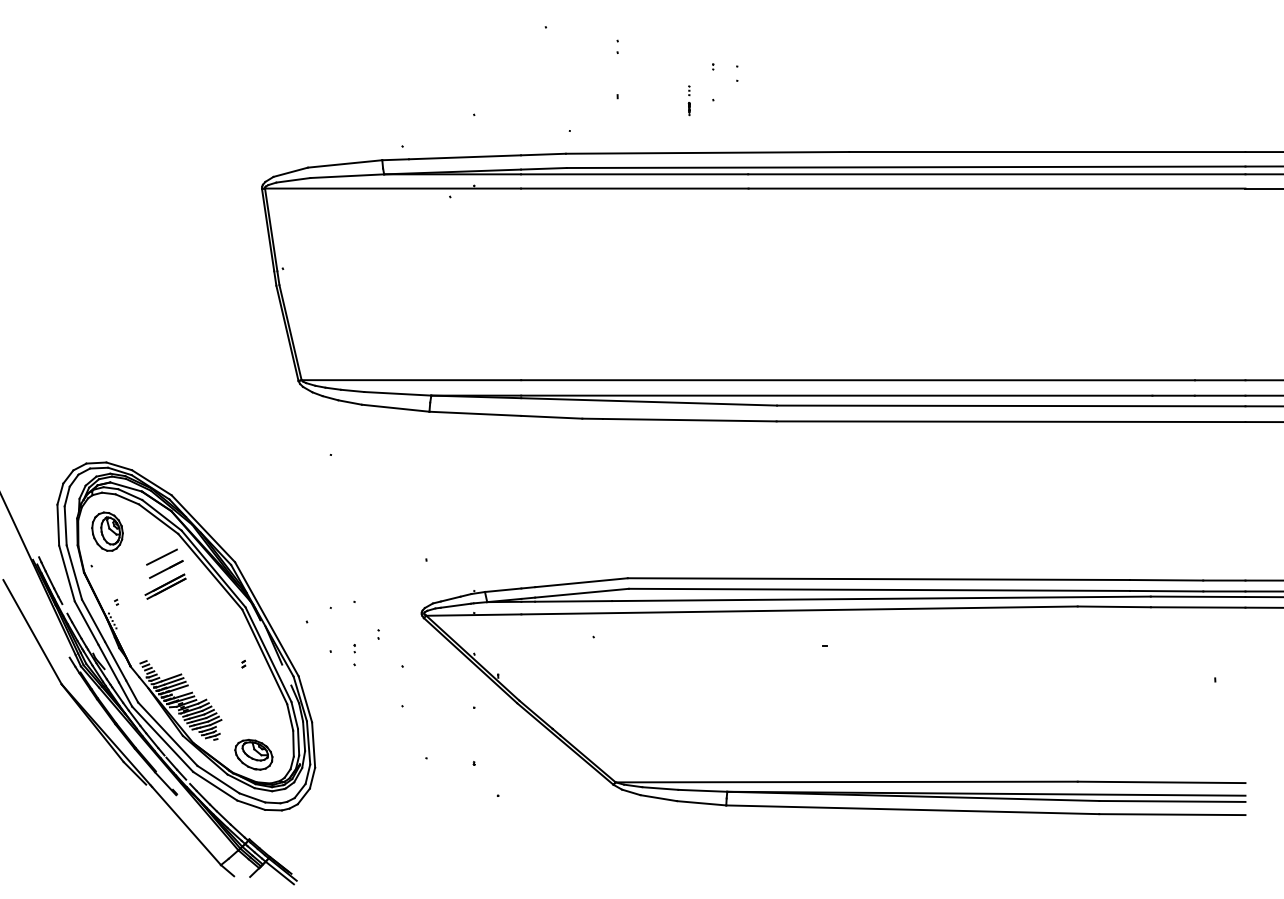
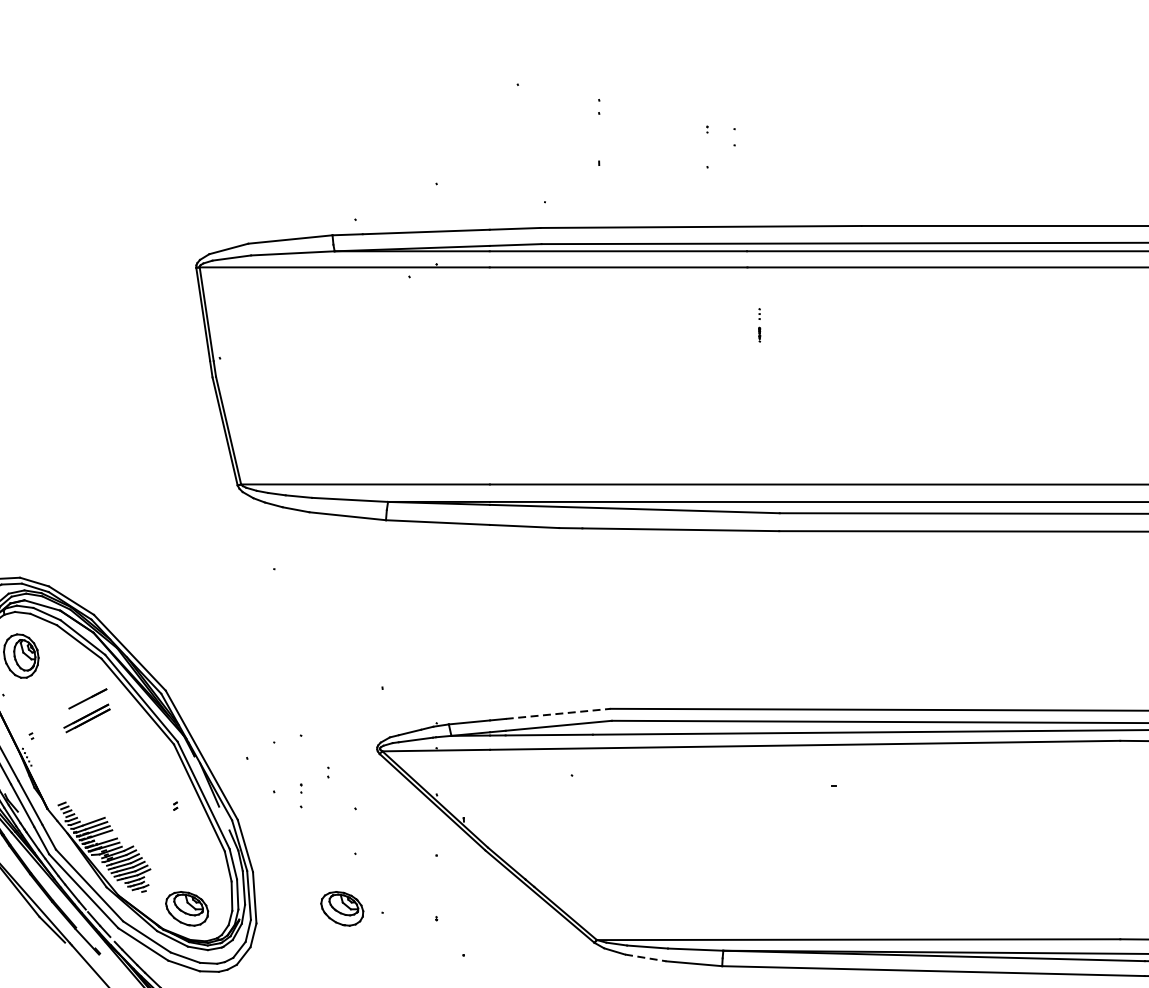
part: (688, 100) -> (758, 325), moved
line: (161, 556) -> (82, 684), removed
line: (582, 582) -> (559, 713), solid -> dashed
part: (390, 754) -> (341, 908), added
line: (659, 798) -> (646, 958), solid -> dashed

